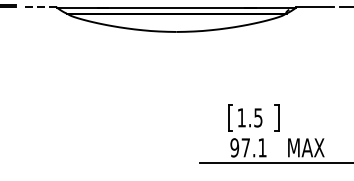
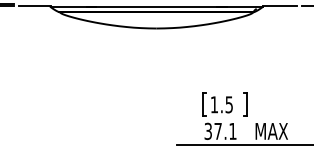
line: (39, 7) -> (34, 6), dashed -> solid
text: (234, 147) -> (208, 131), 97.1 -> 37.1

